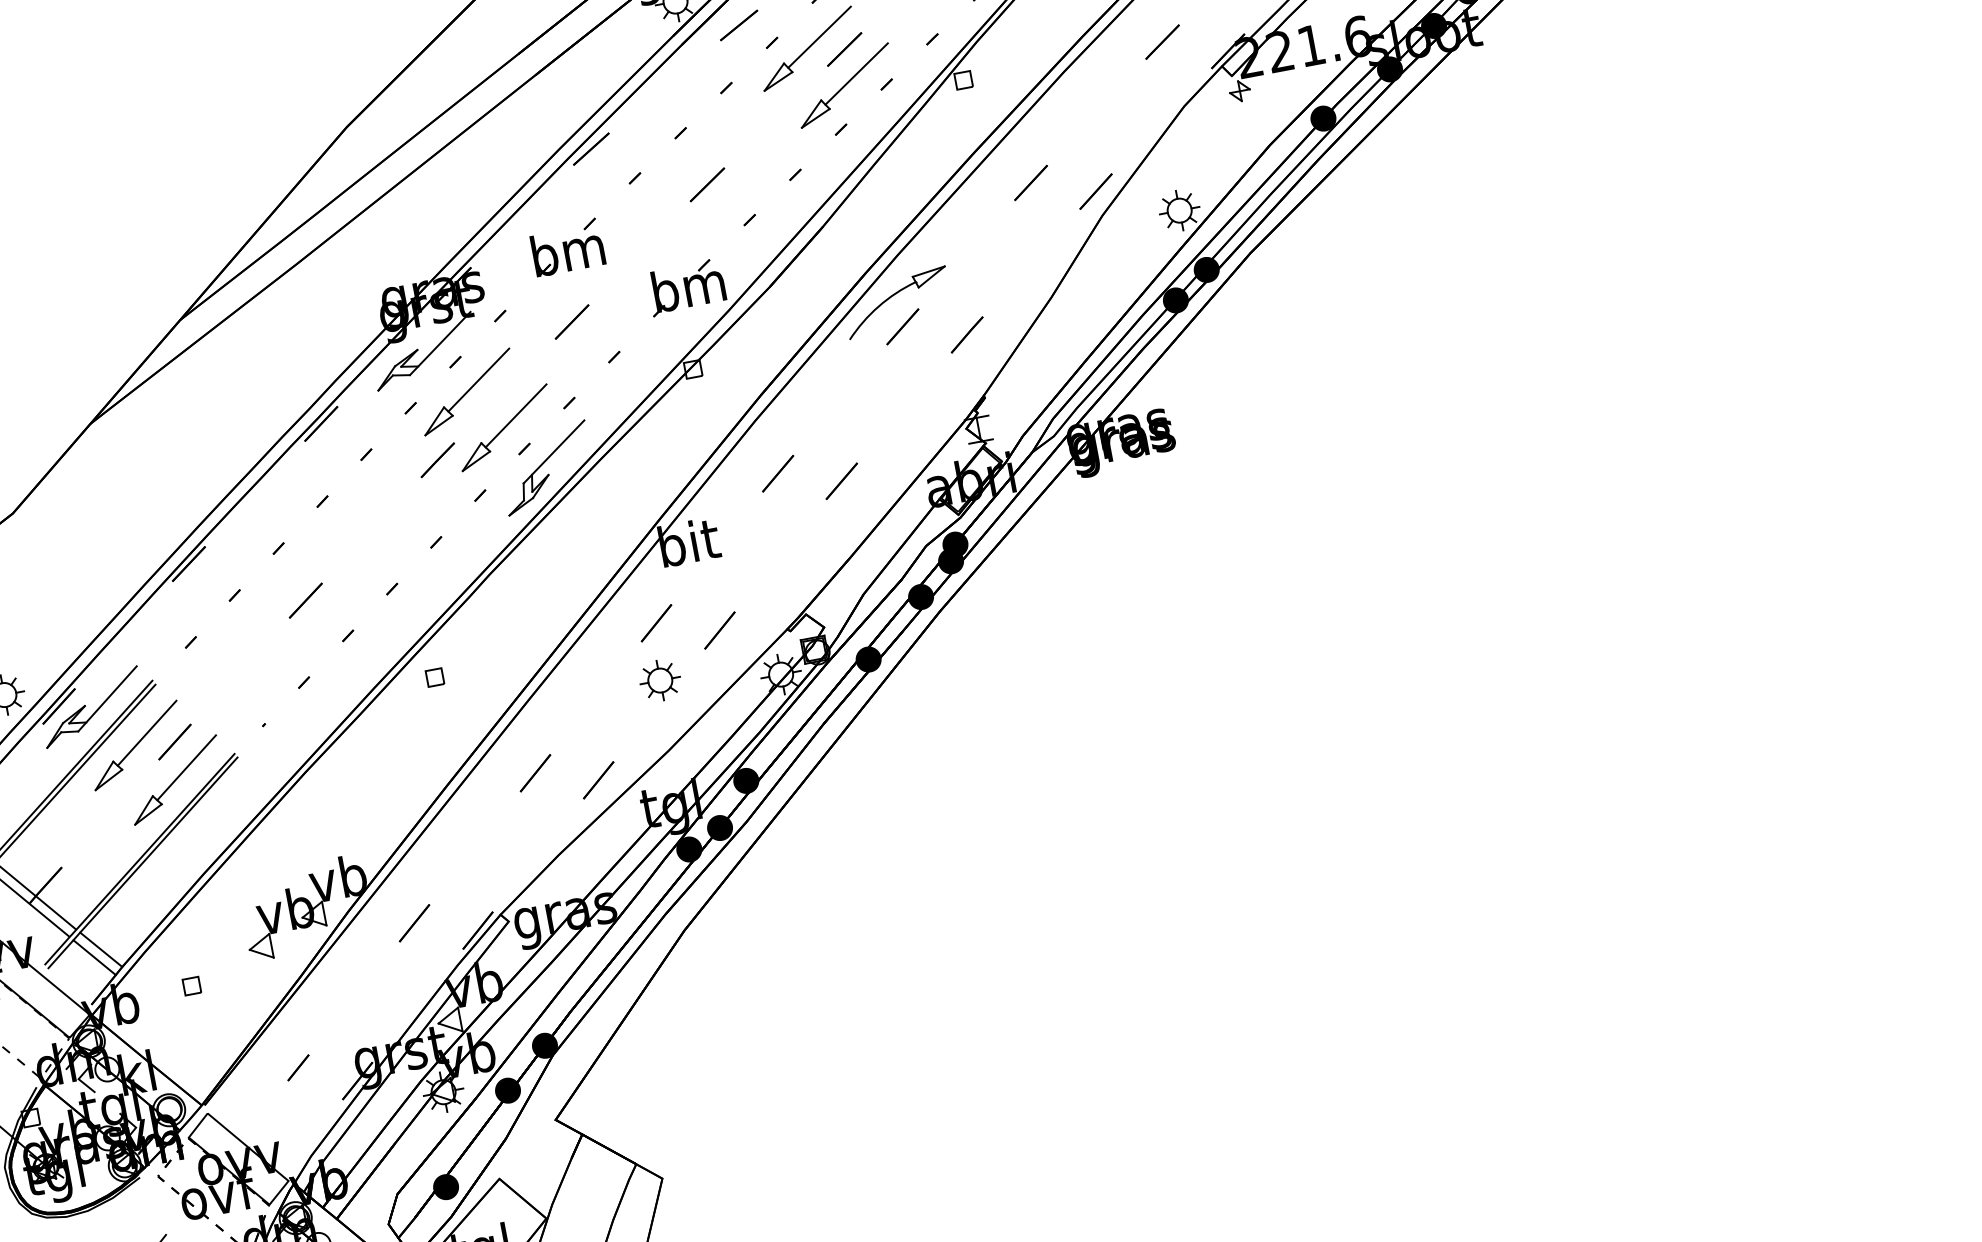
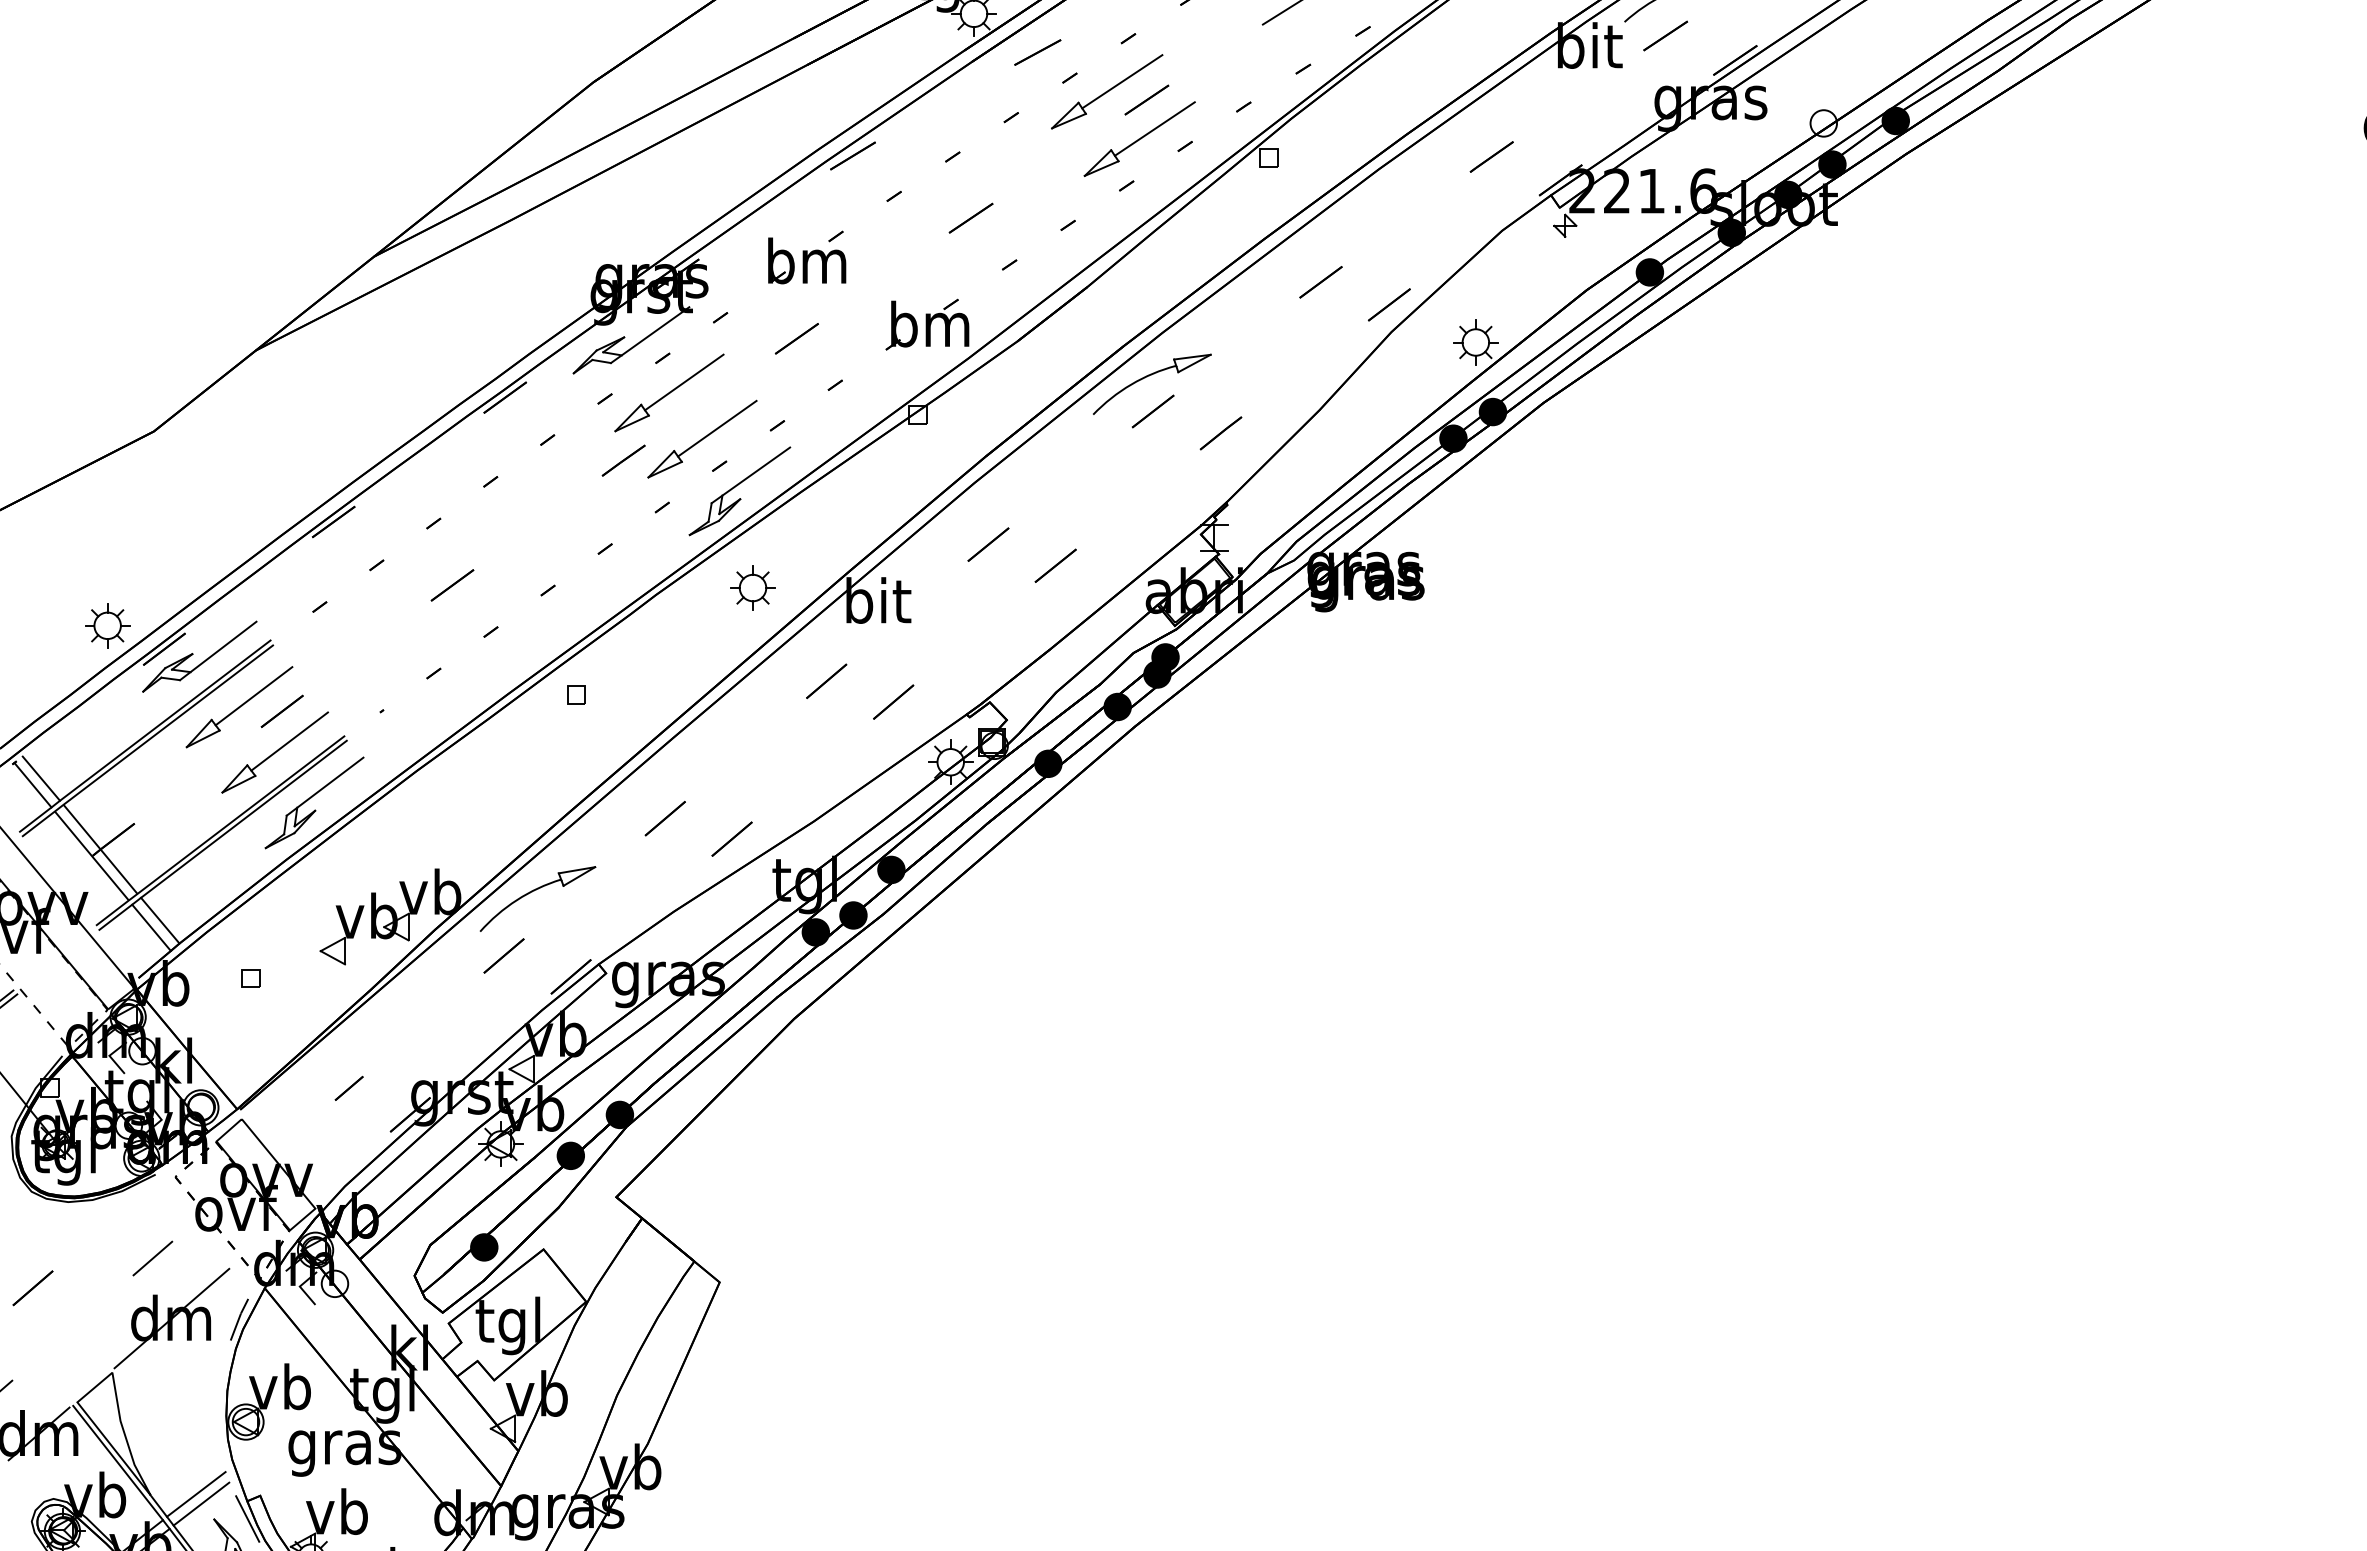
part: (659, 680) -> (752, 587), moved
part: (219, 818) -> (314, 802), added
part: (430, 860) -> (534, 891), added

